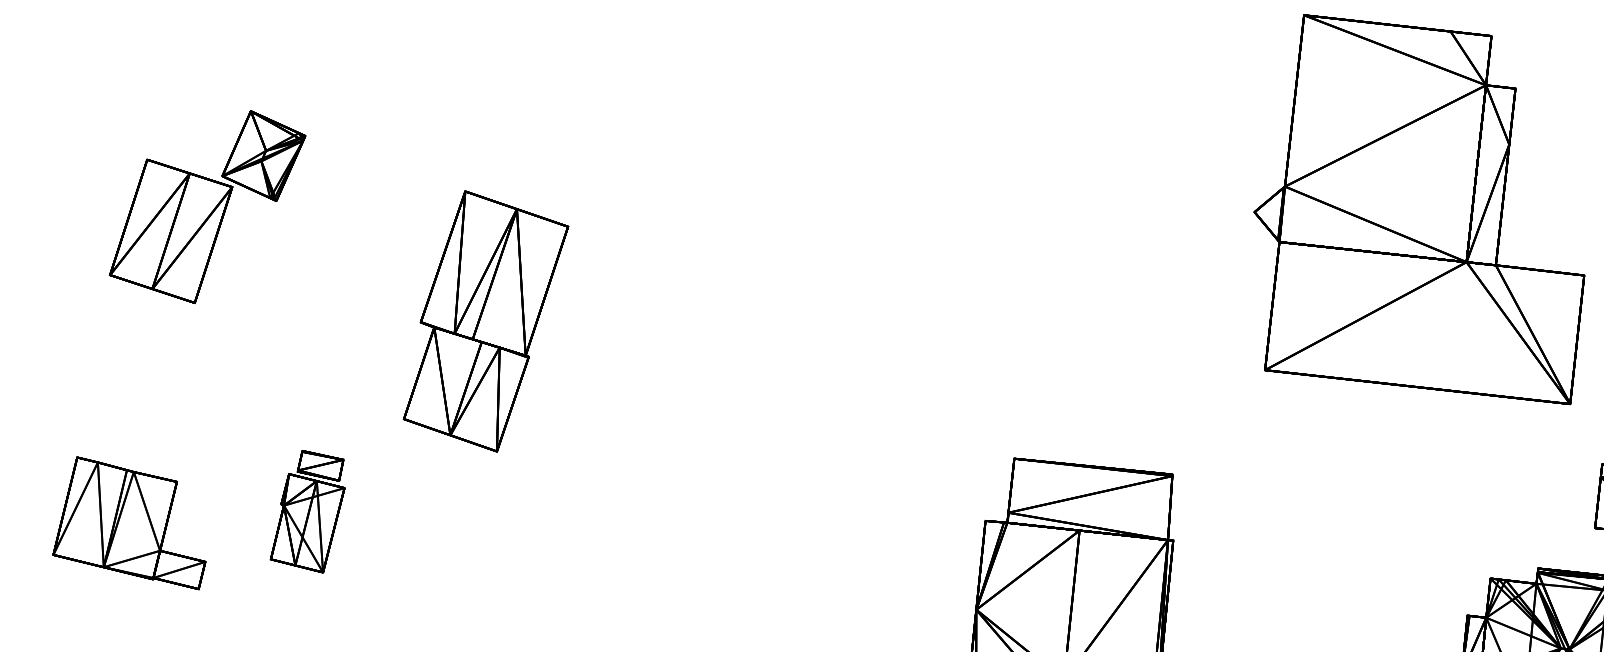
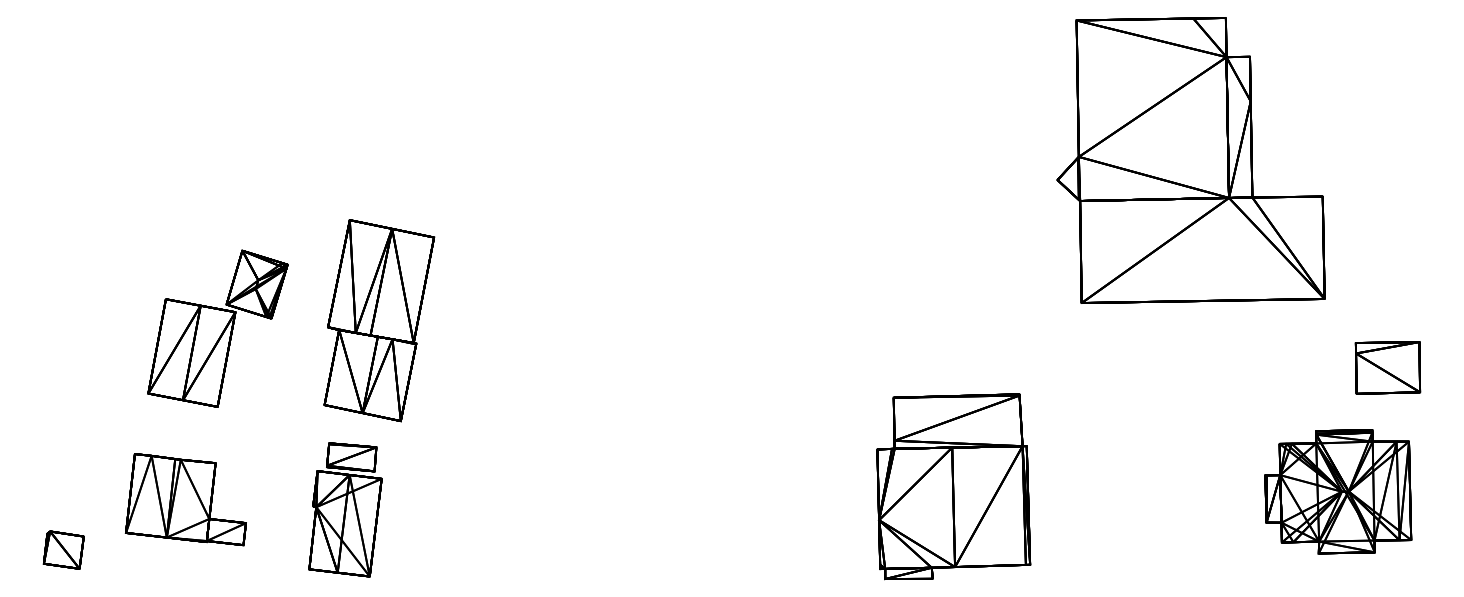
part: (207, 204) -> (217, 328), moved
part: (486, 321) -> (379, 320), moved
part: (309, 510) -> (345, 509), size x1.43
part: (133, 522) -> (185, 499), moved

